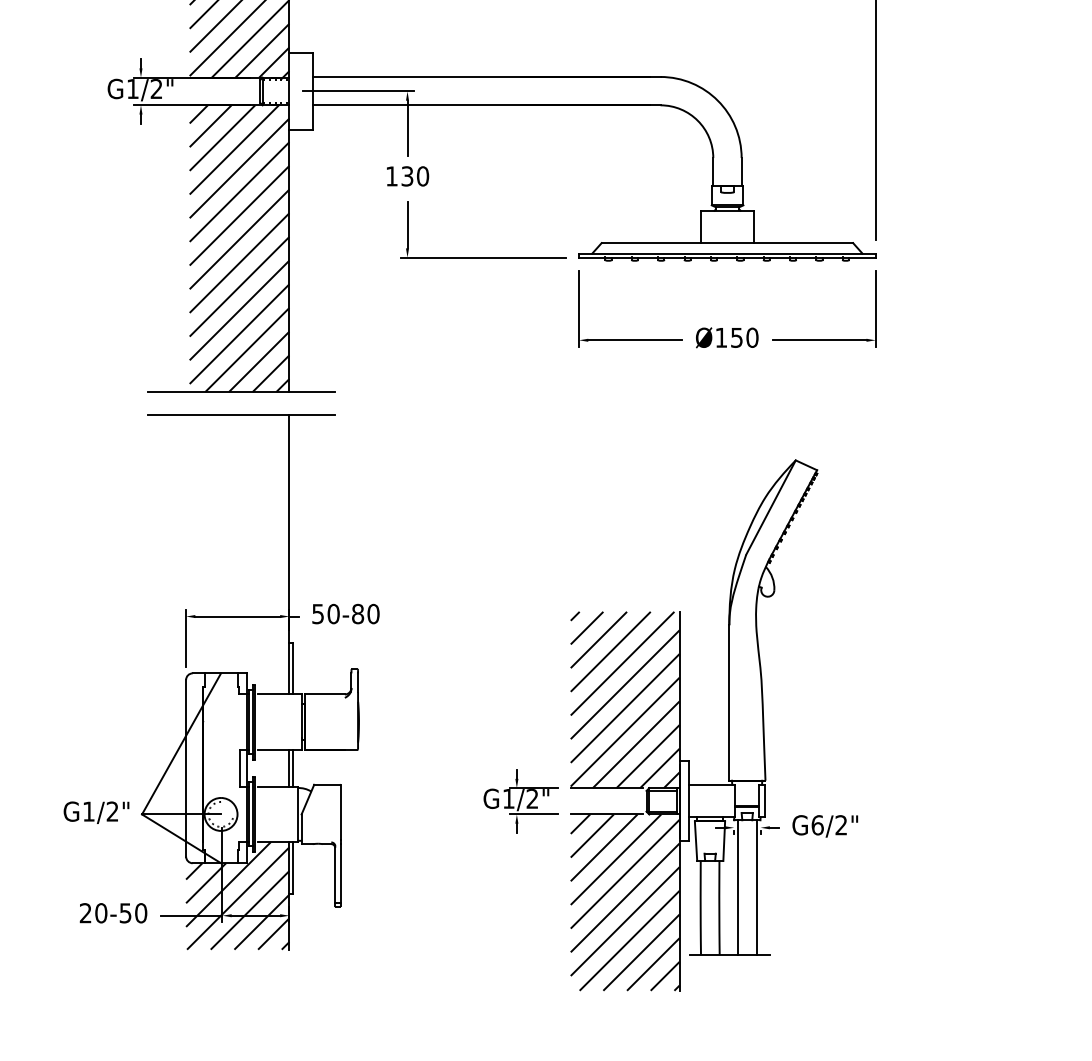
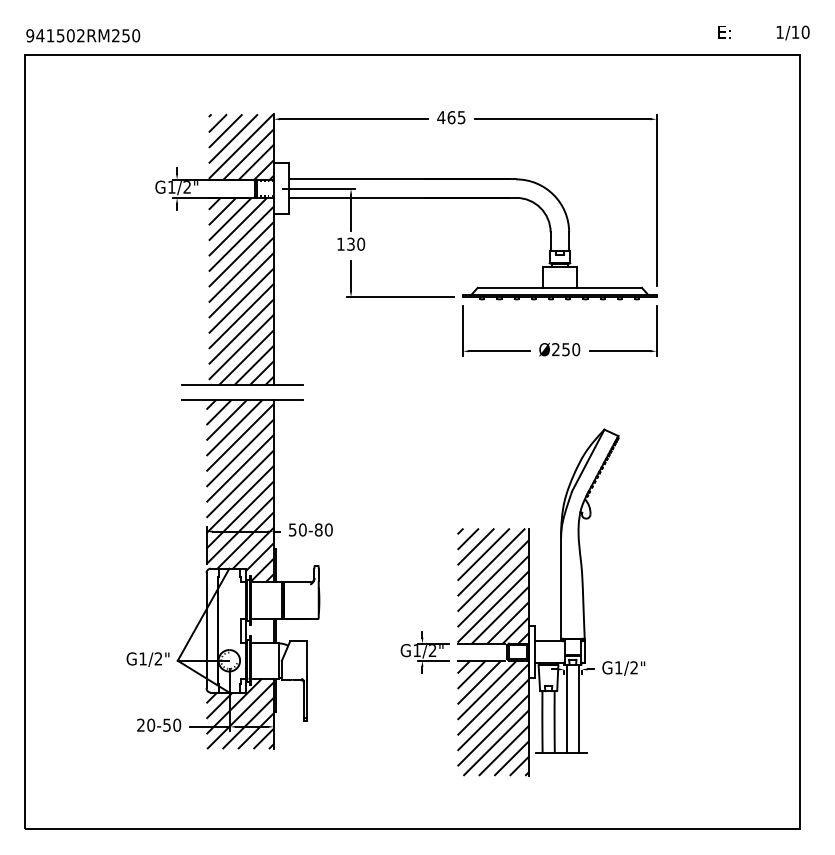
text: (720, 337) -> (555, 349), Ø150 -> Ø250
hatch: (236, 553) -> (239, 490), added
text: (817, 824) -> (618, 667), G6/2" -> G1/2"

